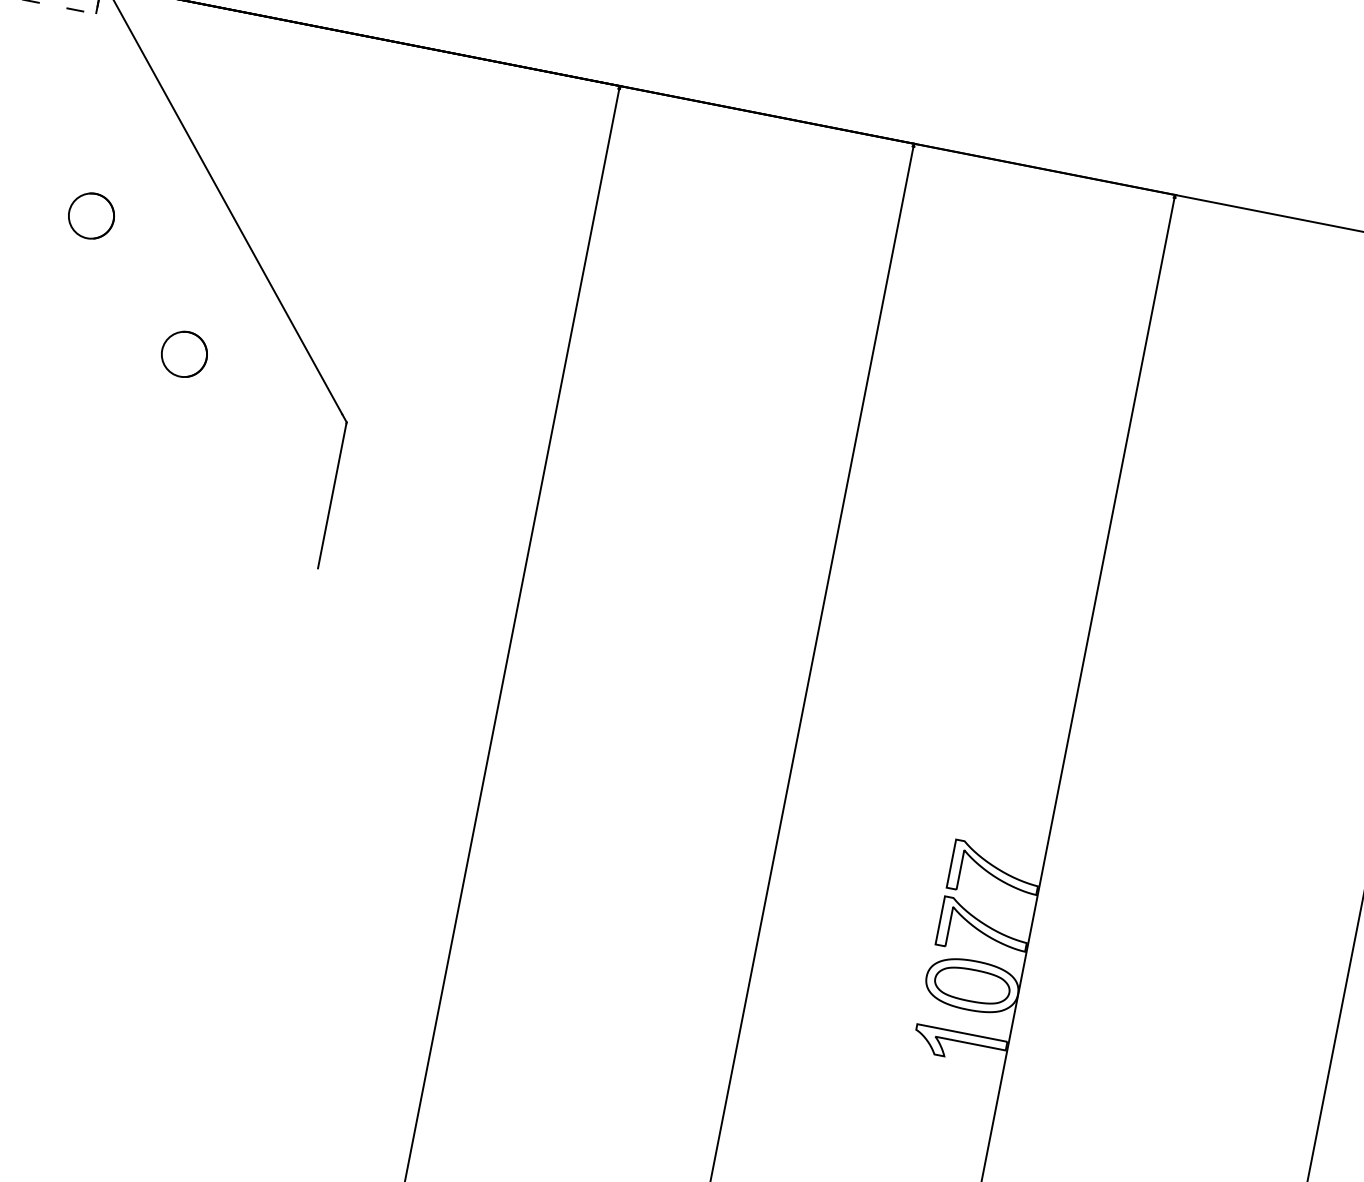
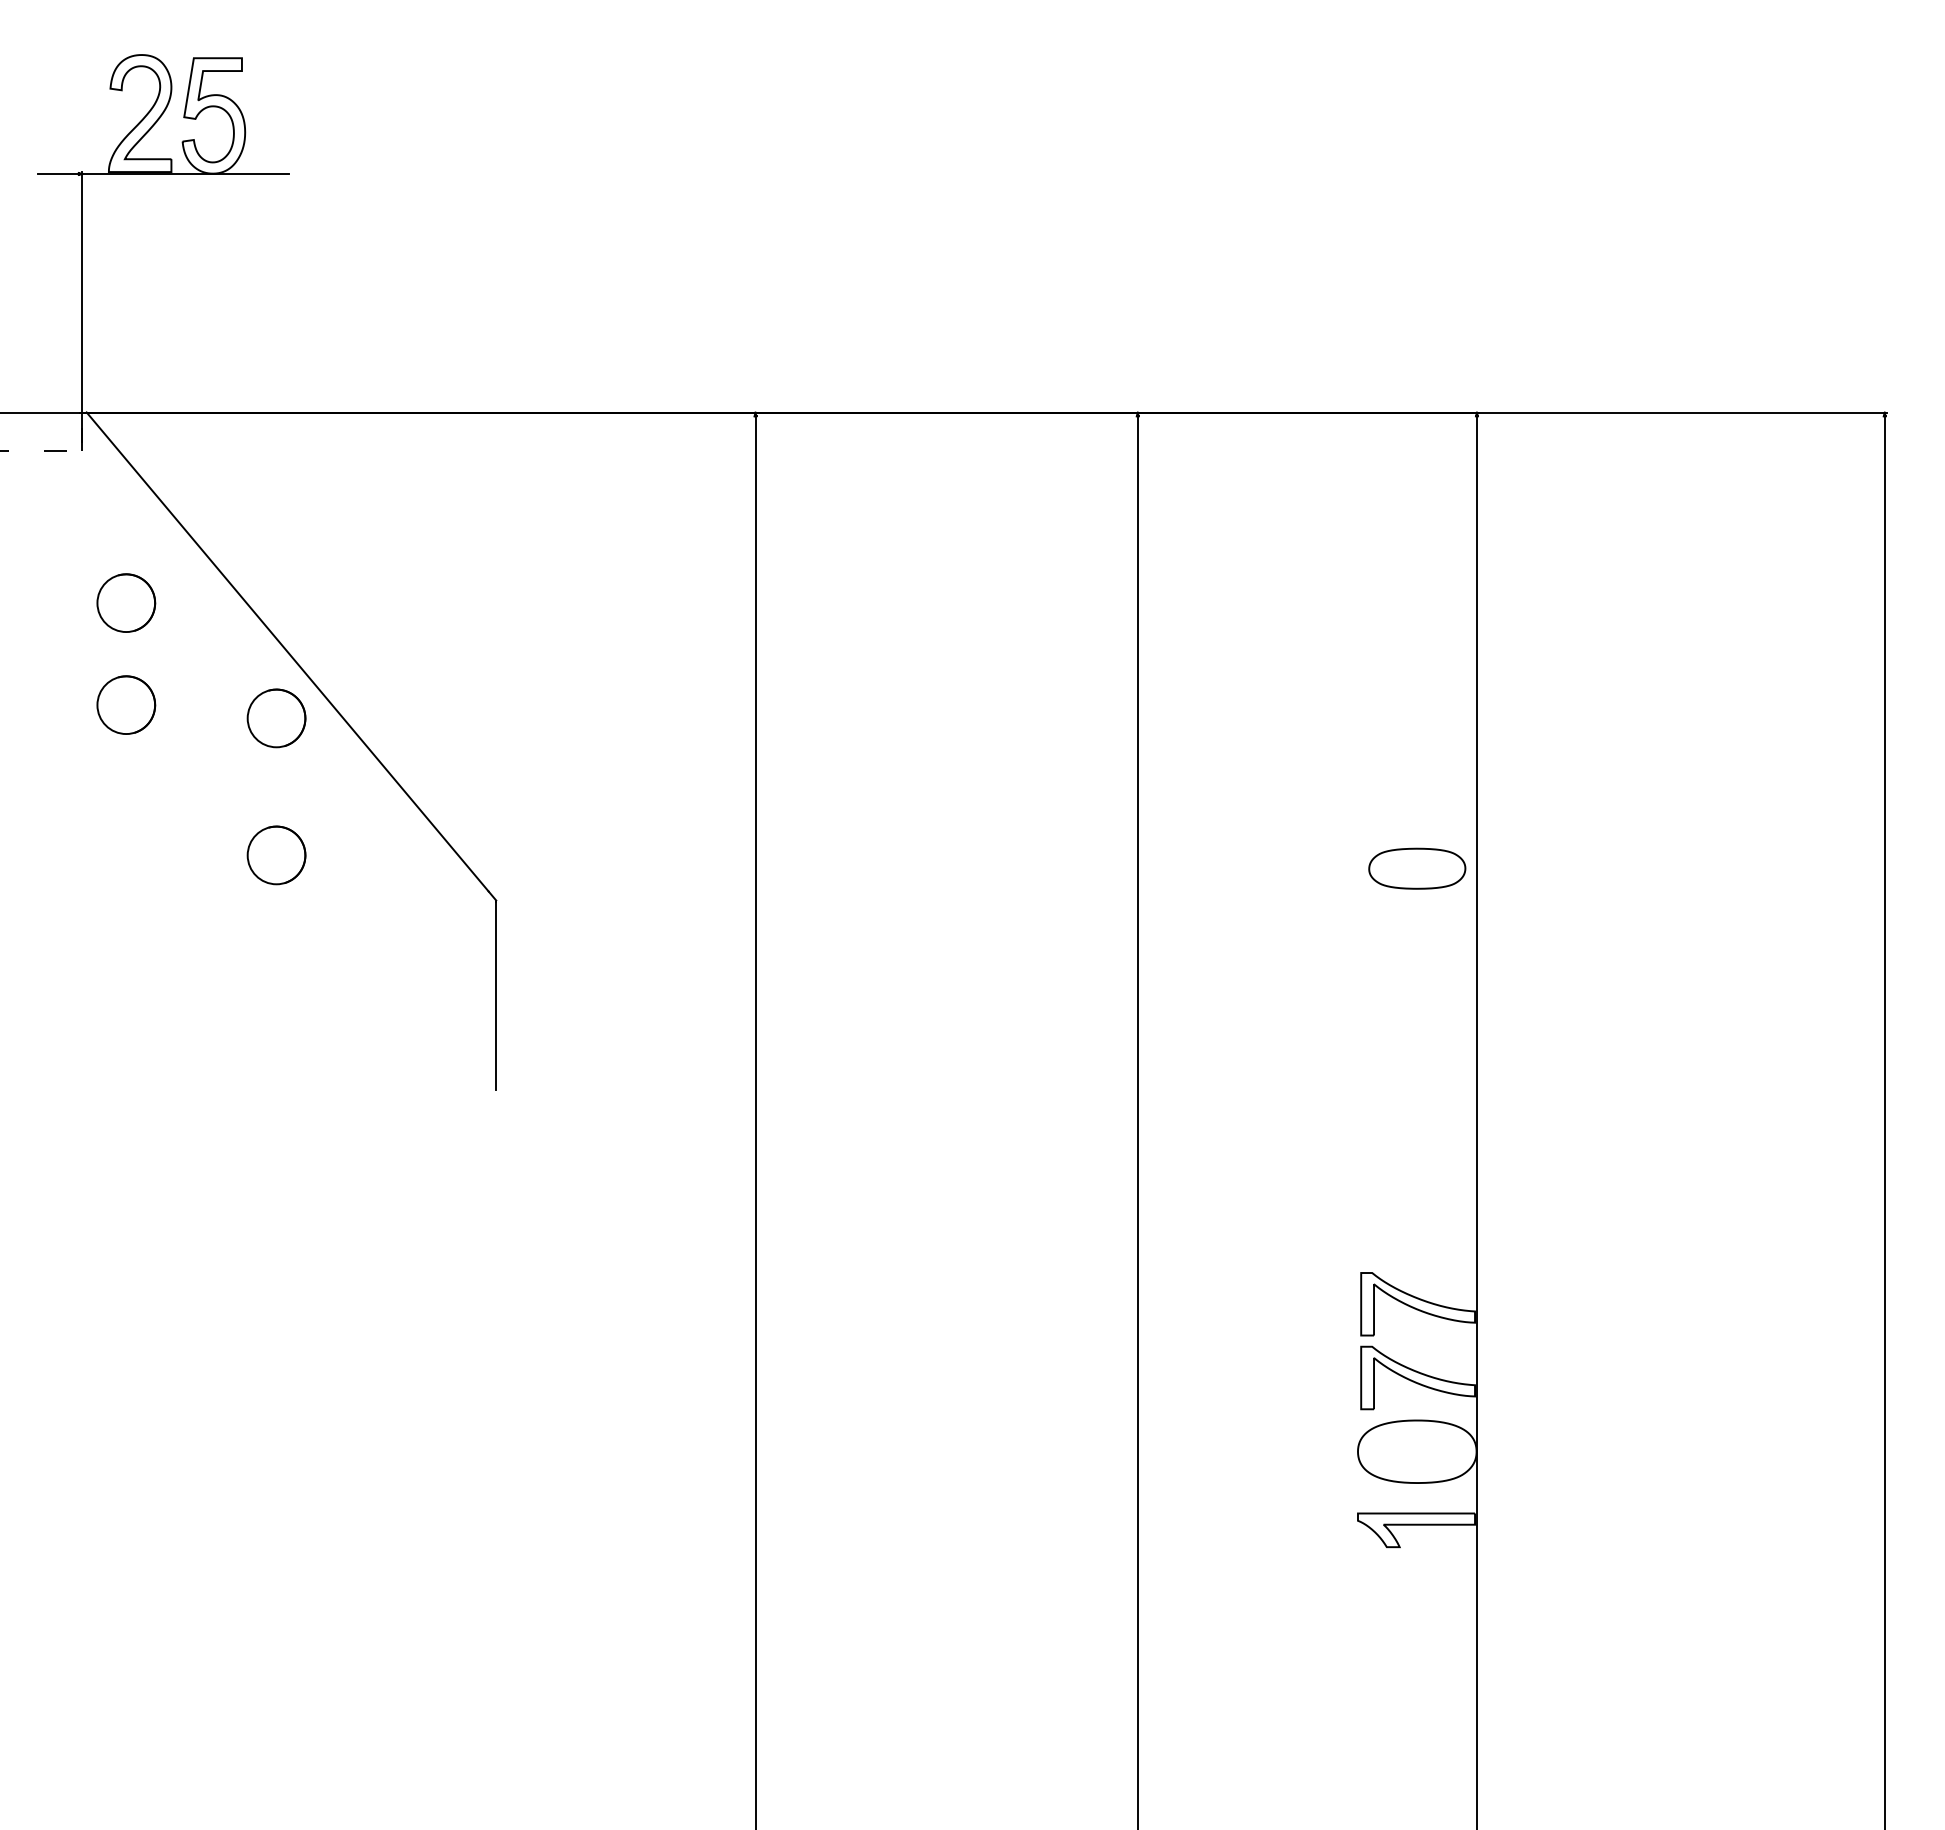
part: (107, 137) -> (126, 602), added
part: (205, 249) -> (276, 718), added
part: (972, 985) -> (1417, 868), moved

